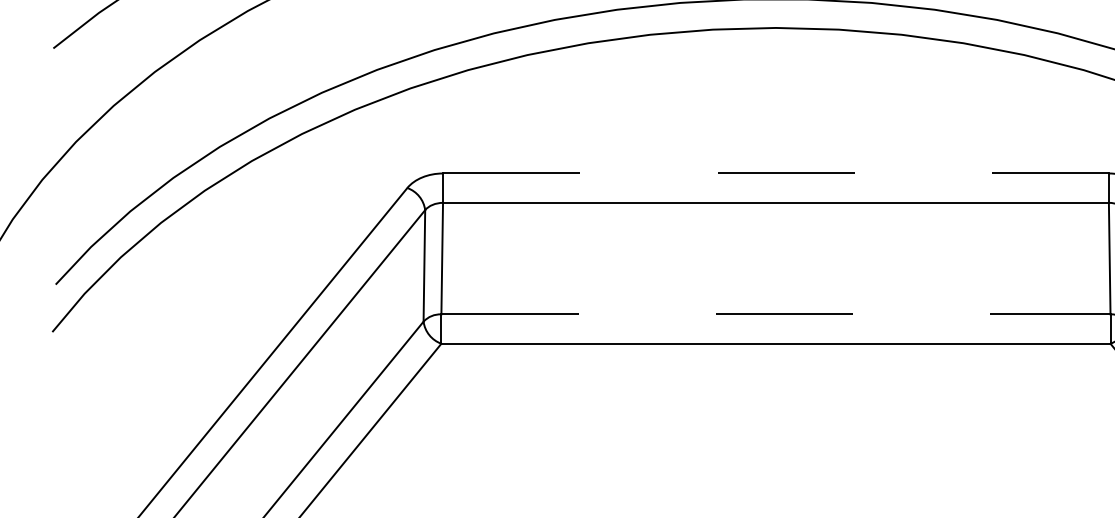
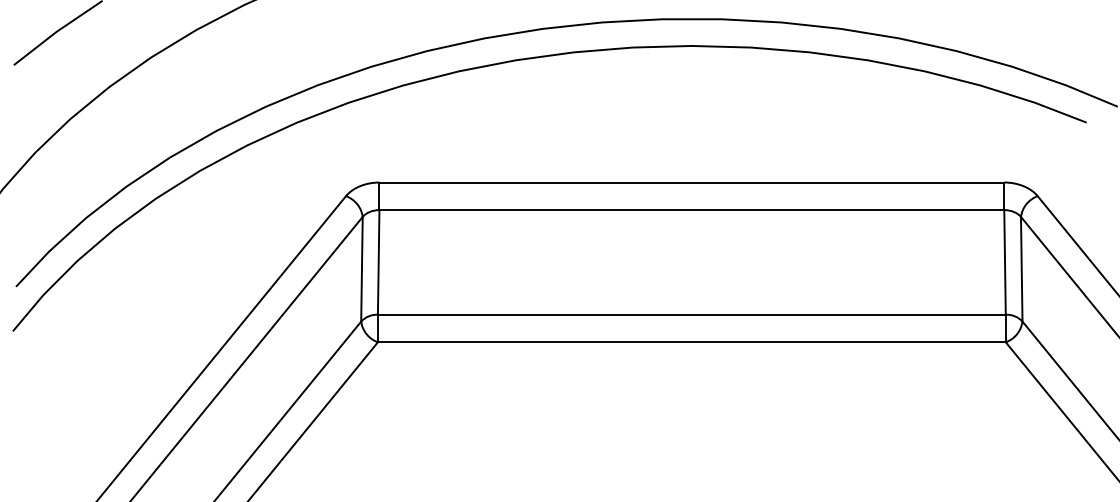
line: (776, 173) -> (692, 182), dashed -> solid
line: (775, 314) -> (691, 314), dashed -> solid

